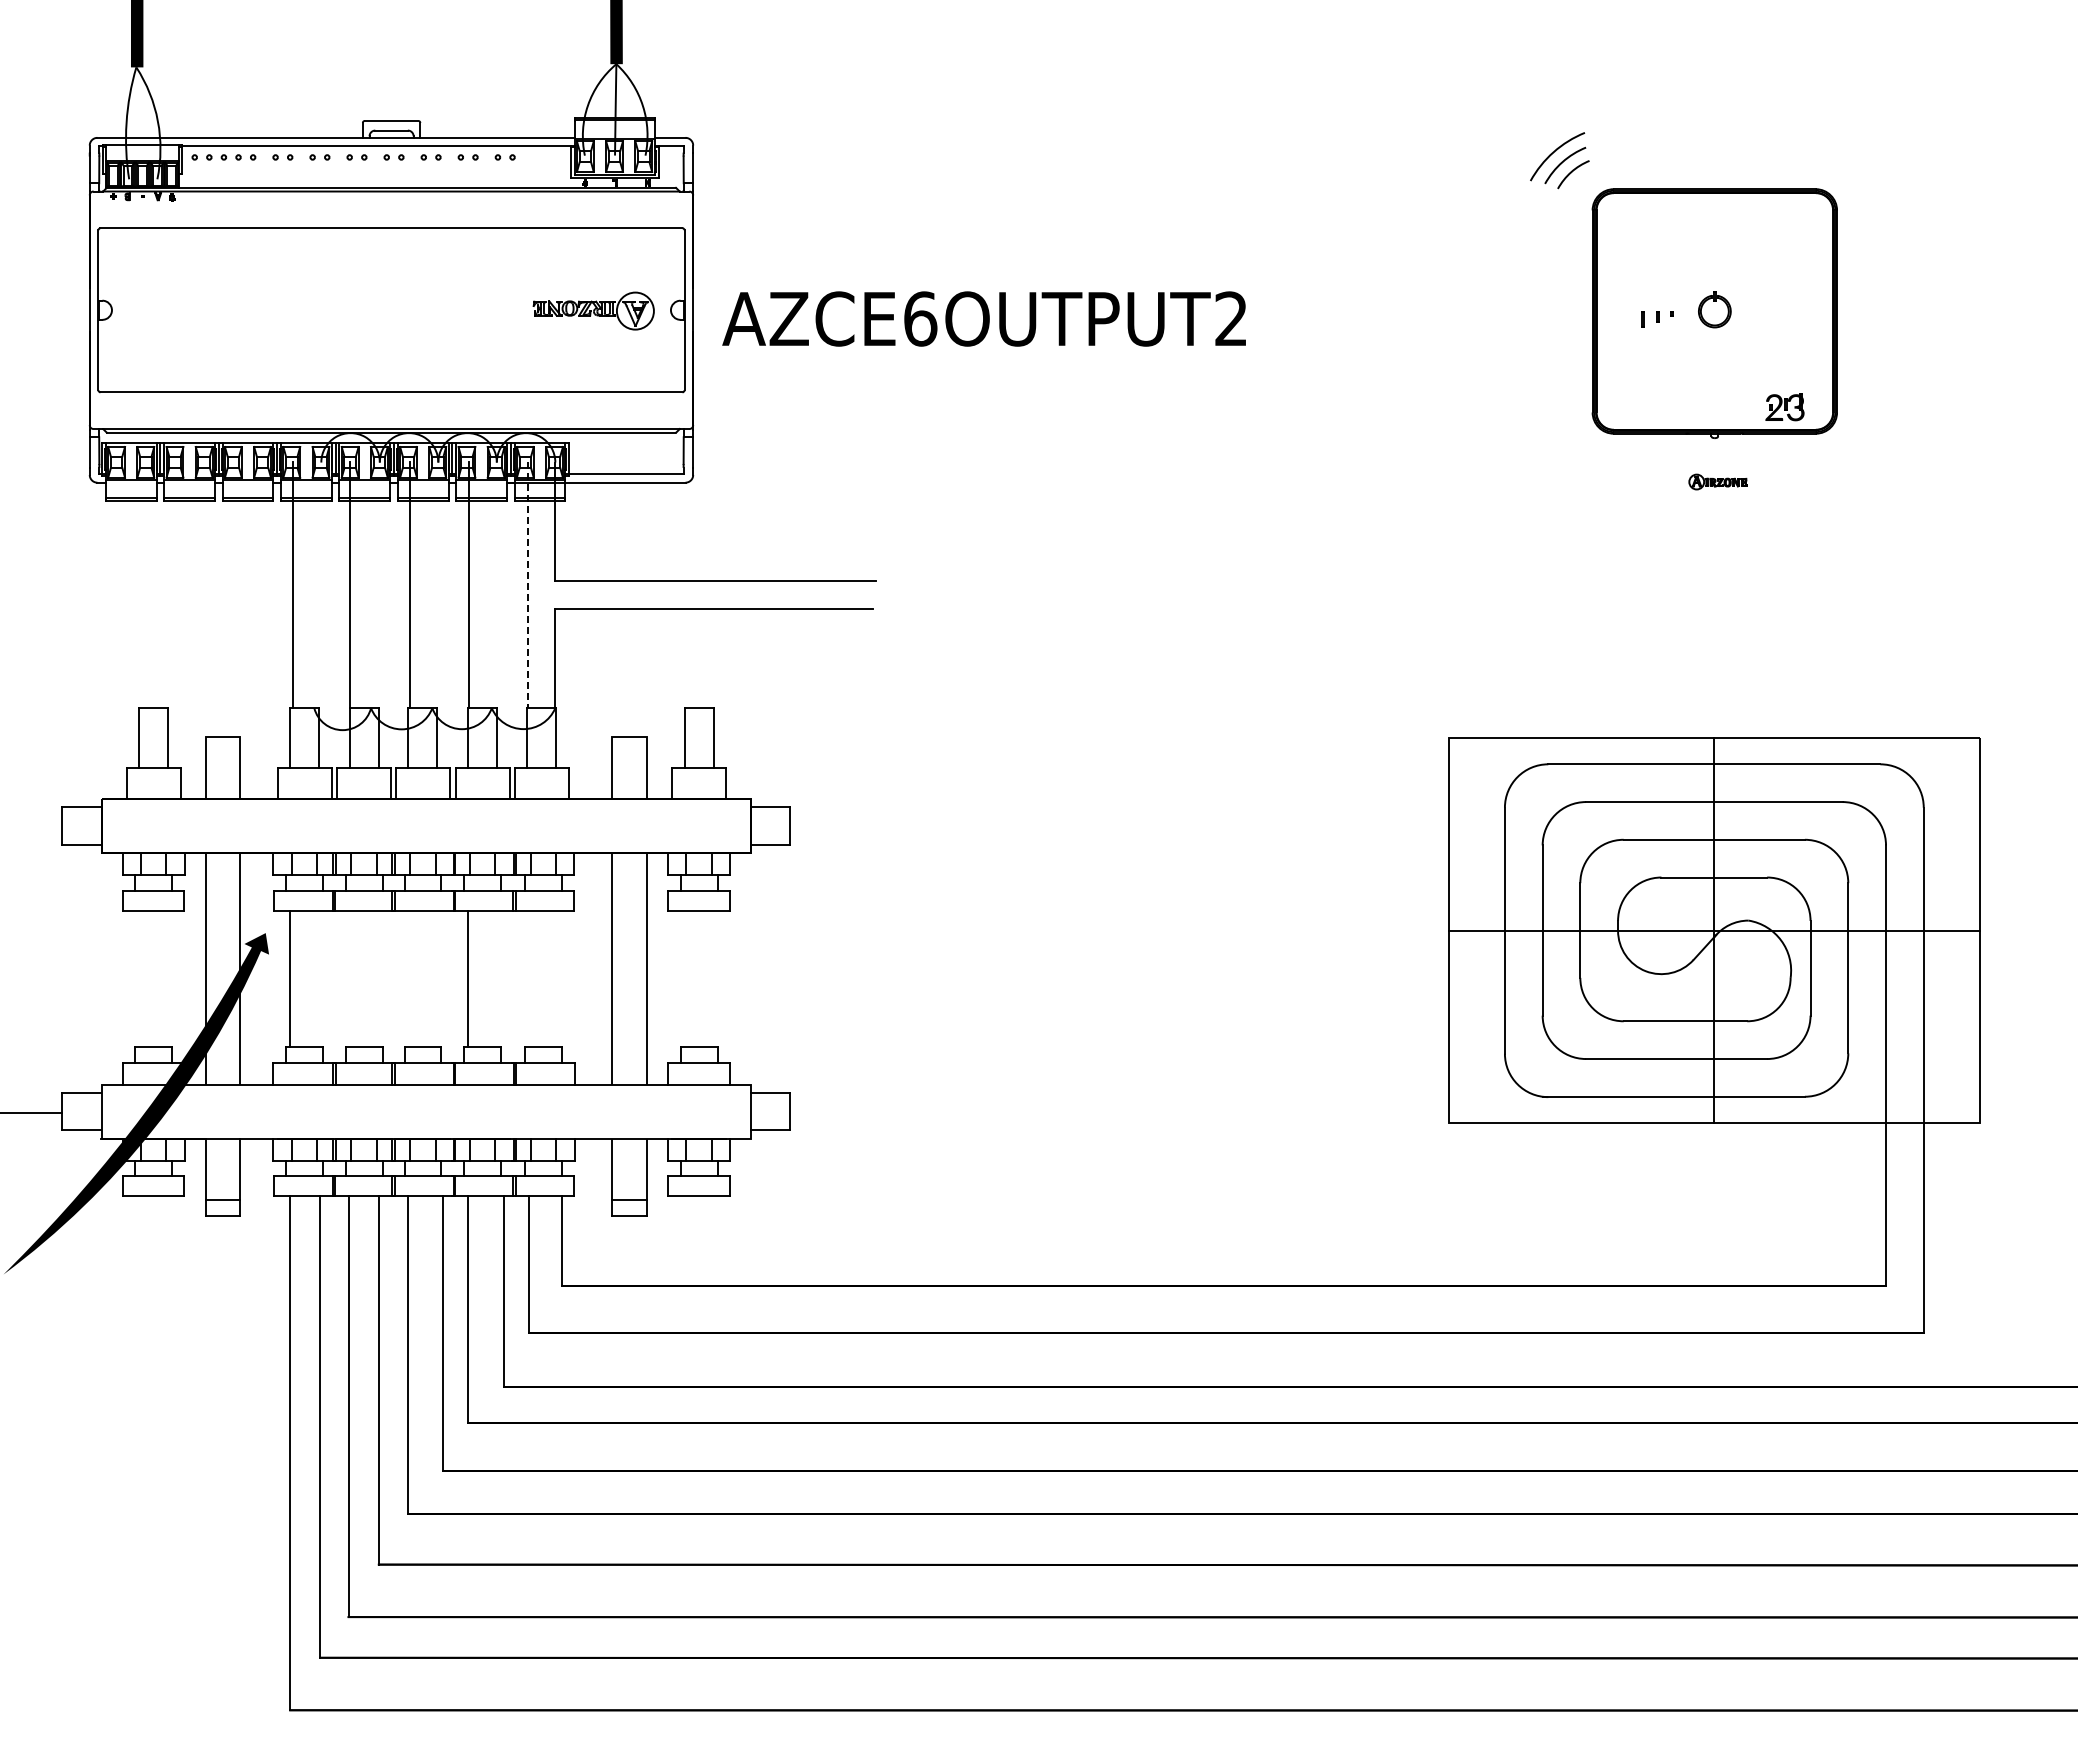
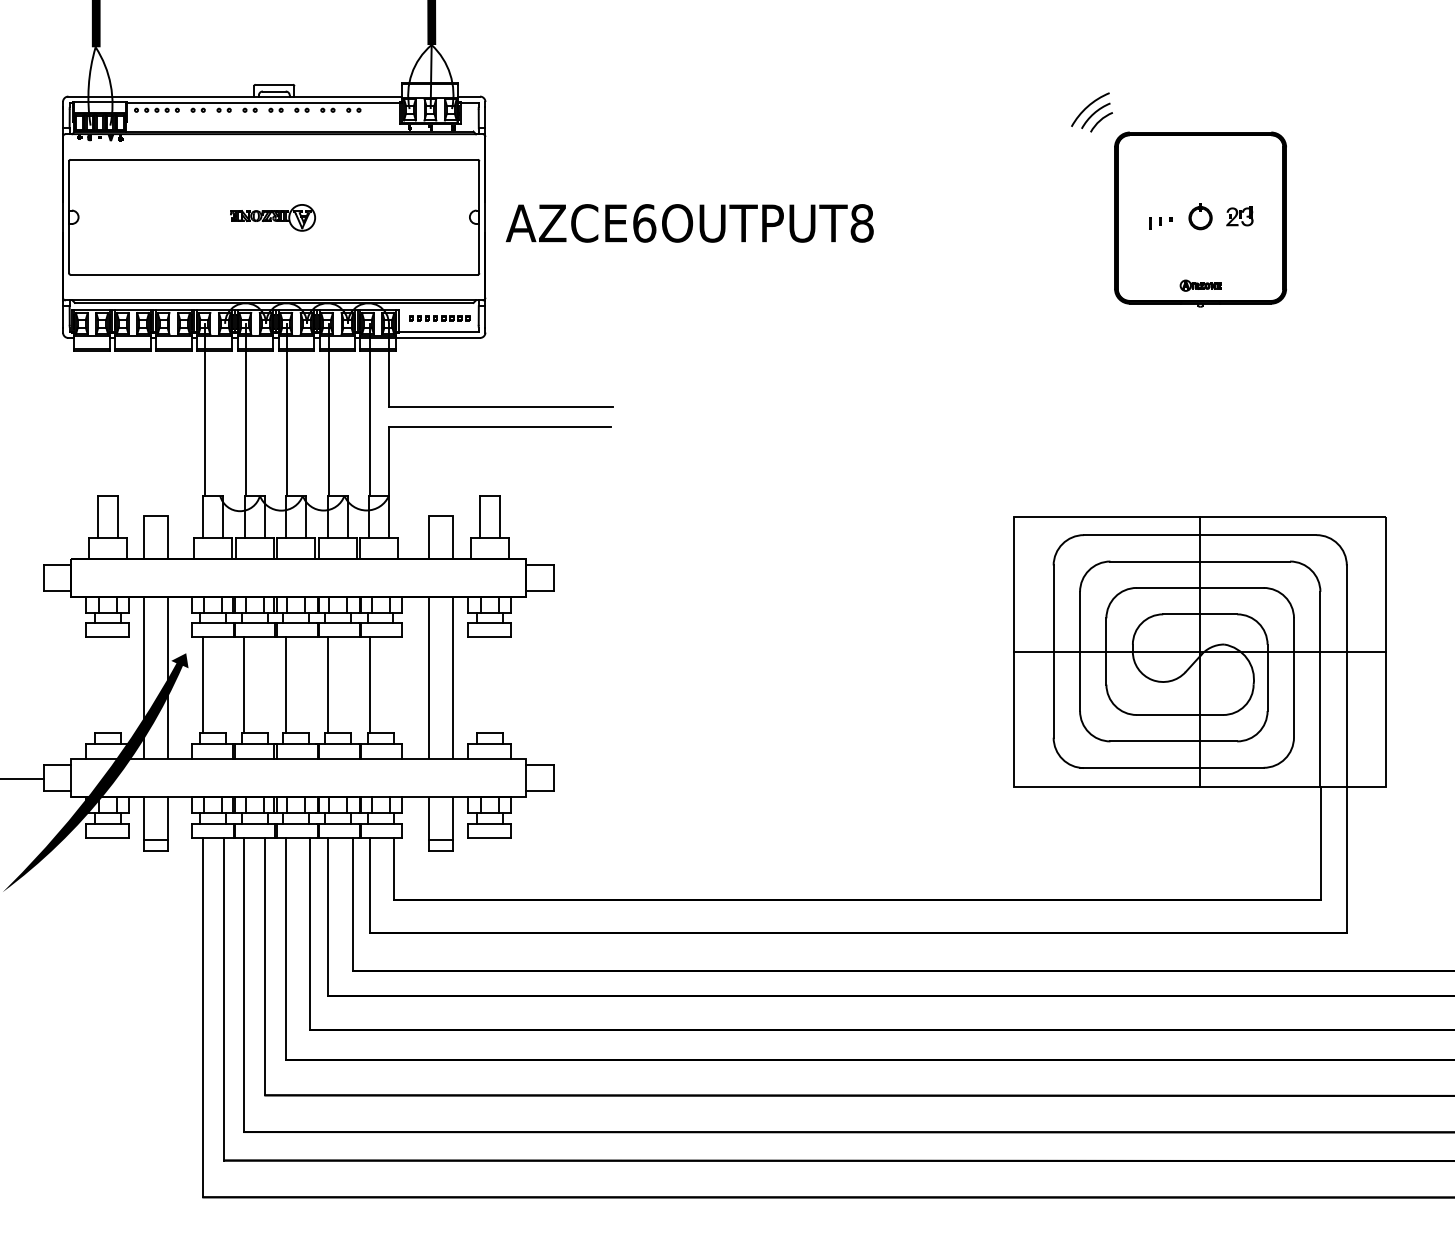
part: (593, 310) -> (272, 217), moved
text: (1231, 318) -> (862, 223), AZCE6OUTPUT2 -> AZCE6OUTPUT8
part: (1784, 407) -> (1239, 216), moved
part: (627, 454) -> (439, 318), added
part: (1717, 481) -> (1200, 285), moved
line: (527, 585) -> (369, 409), dashed -> solid
line: (348, 978) -> (244, 685), added
line: (407, 978) -> (285, 685), added
line: (528, 978) -> (370, 685), added

